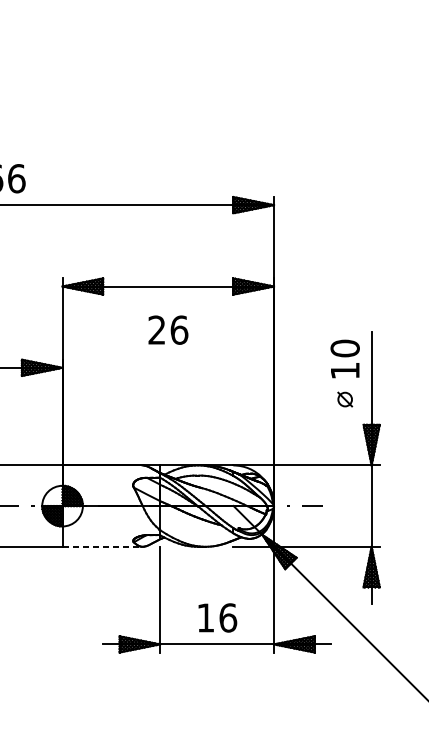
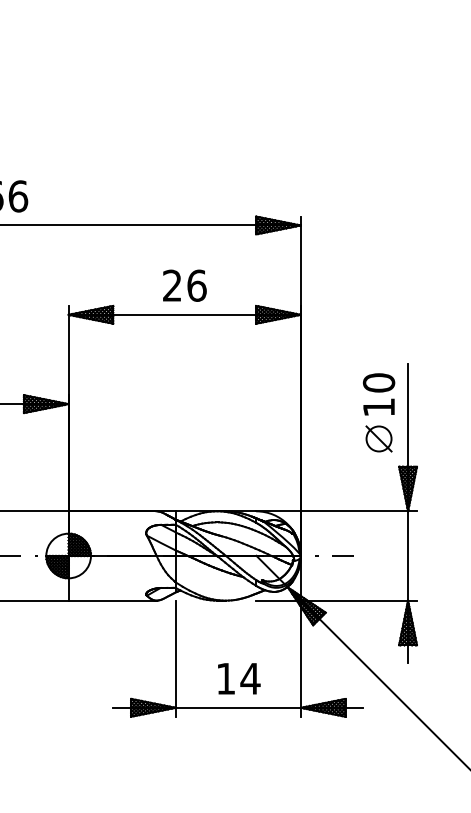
text: (168, 329) -> (184, 285), moved
part: (344, 399) -> (378, 438), size x1.67
line: (103, 546) -> (113, 600), dashed -> solid
text: (228, 617) -> (250, 678), 16 -> 14

